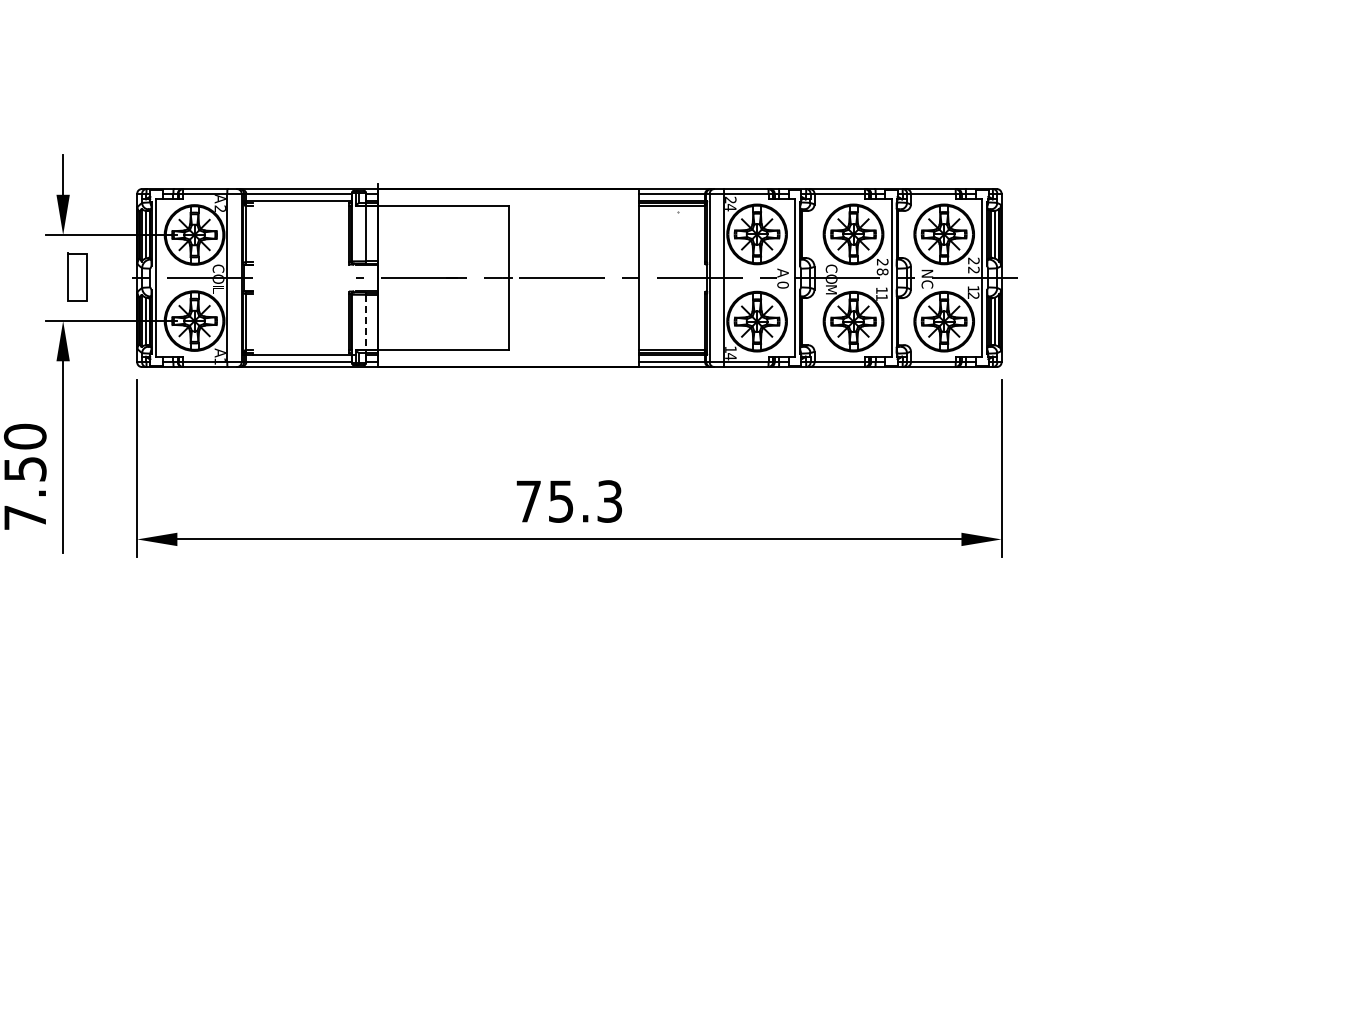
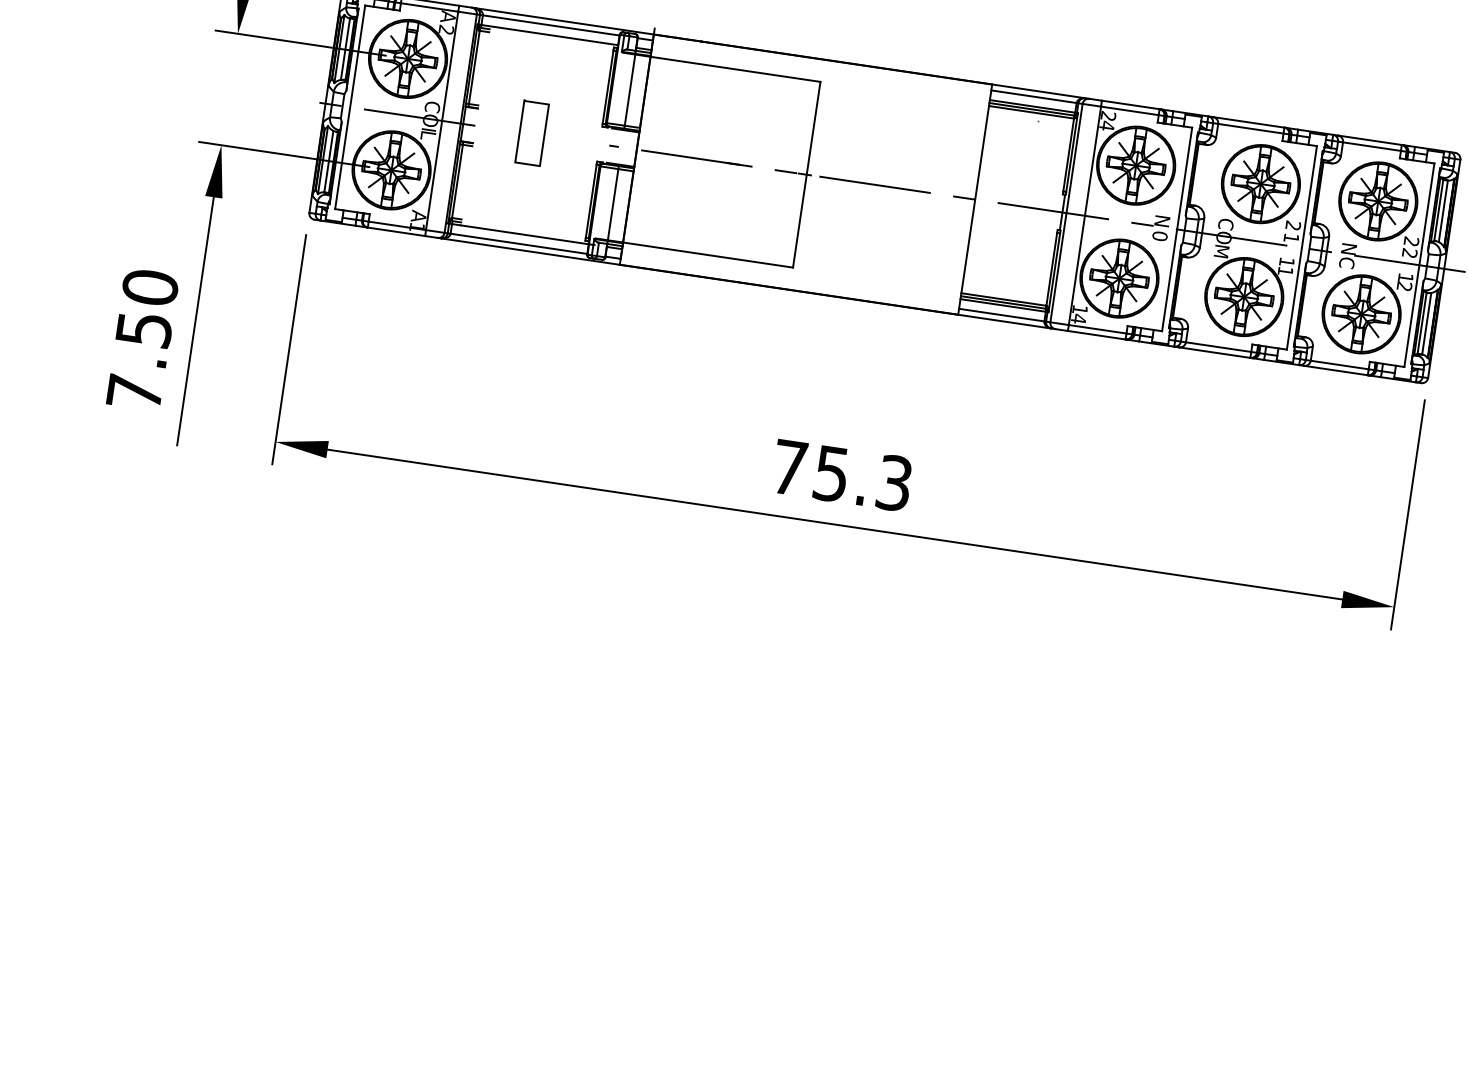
text: (882, 271) -> (1291, 237), 8 -> 1
text: (782, 272) -> (1161, 219), A -> N
part: (77, 276) -> (531, 132), moved
line: (365, 322) -> (612, 204), dashed -> solid

